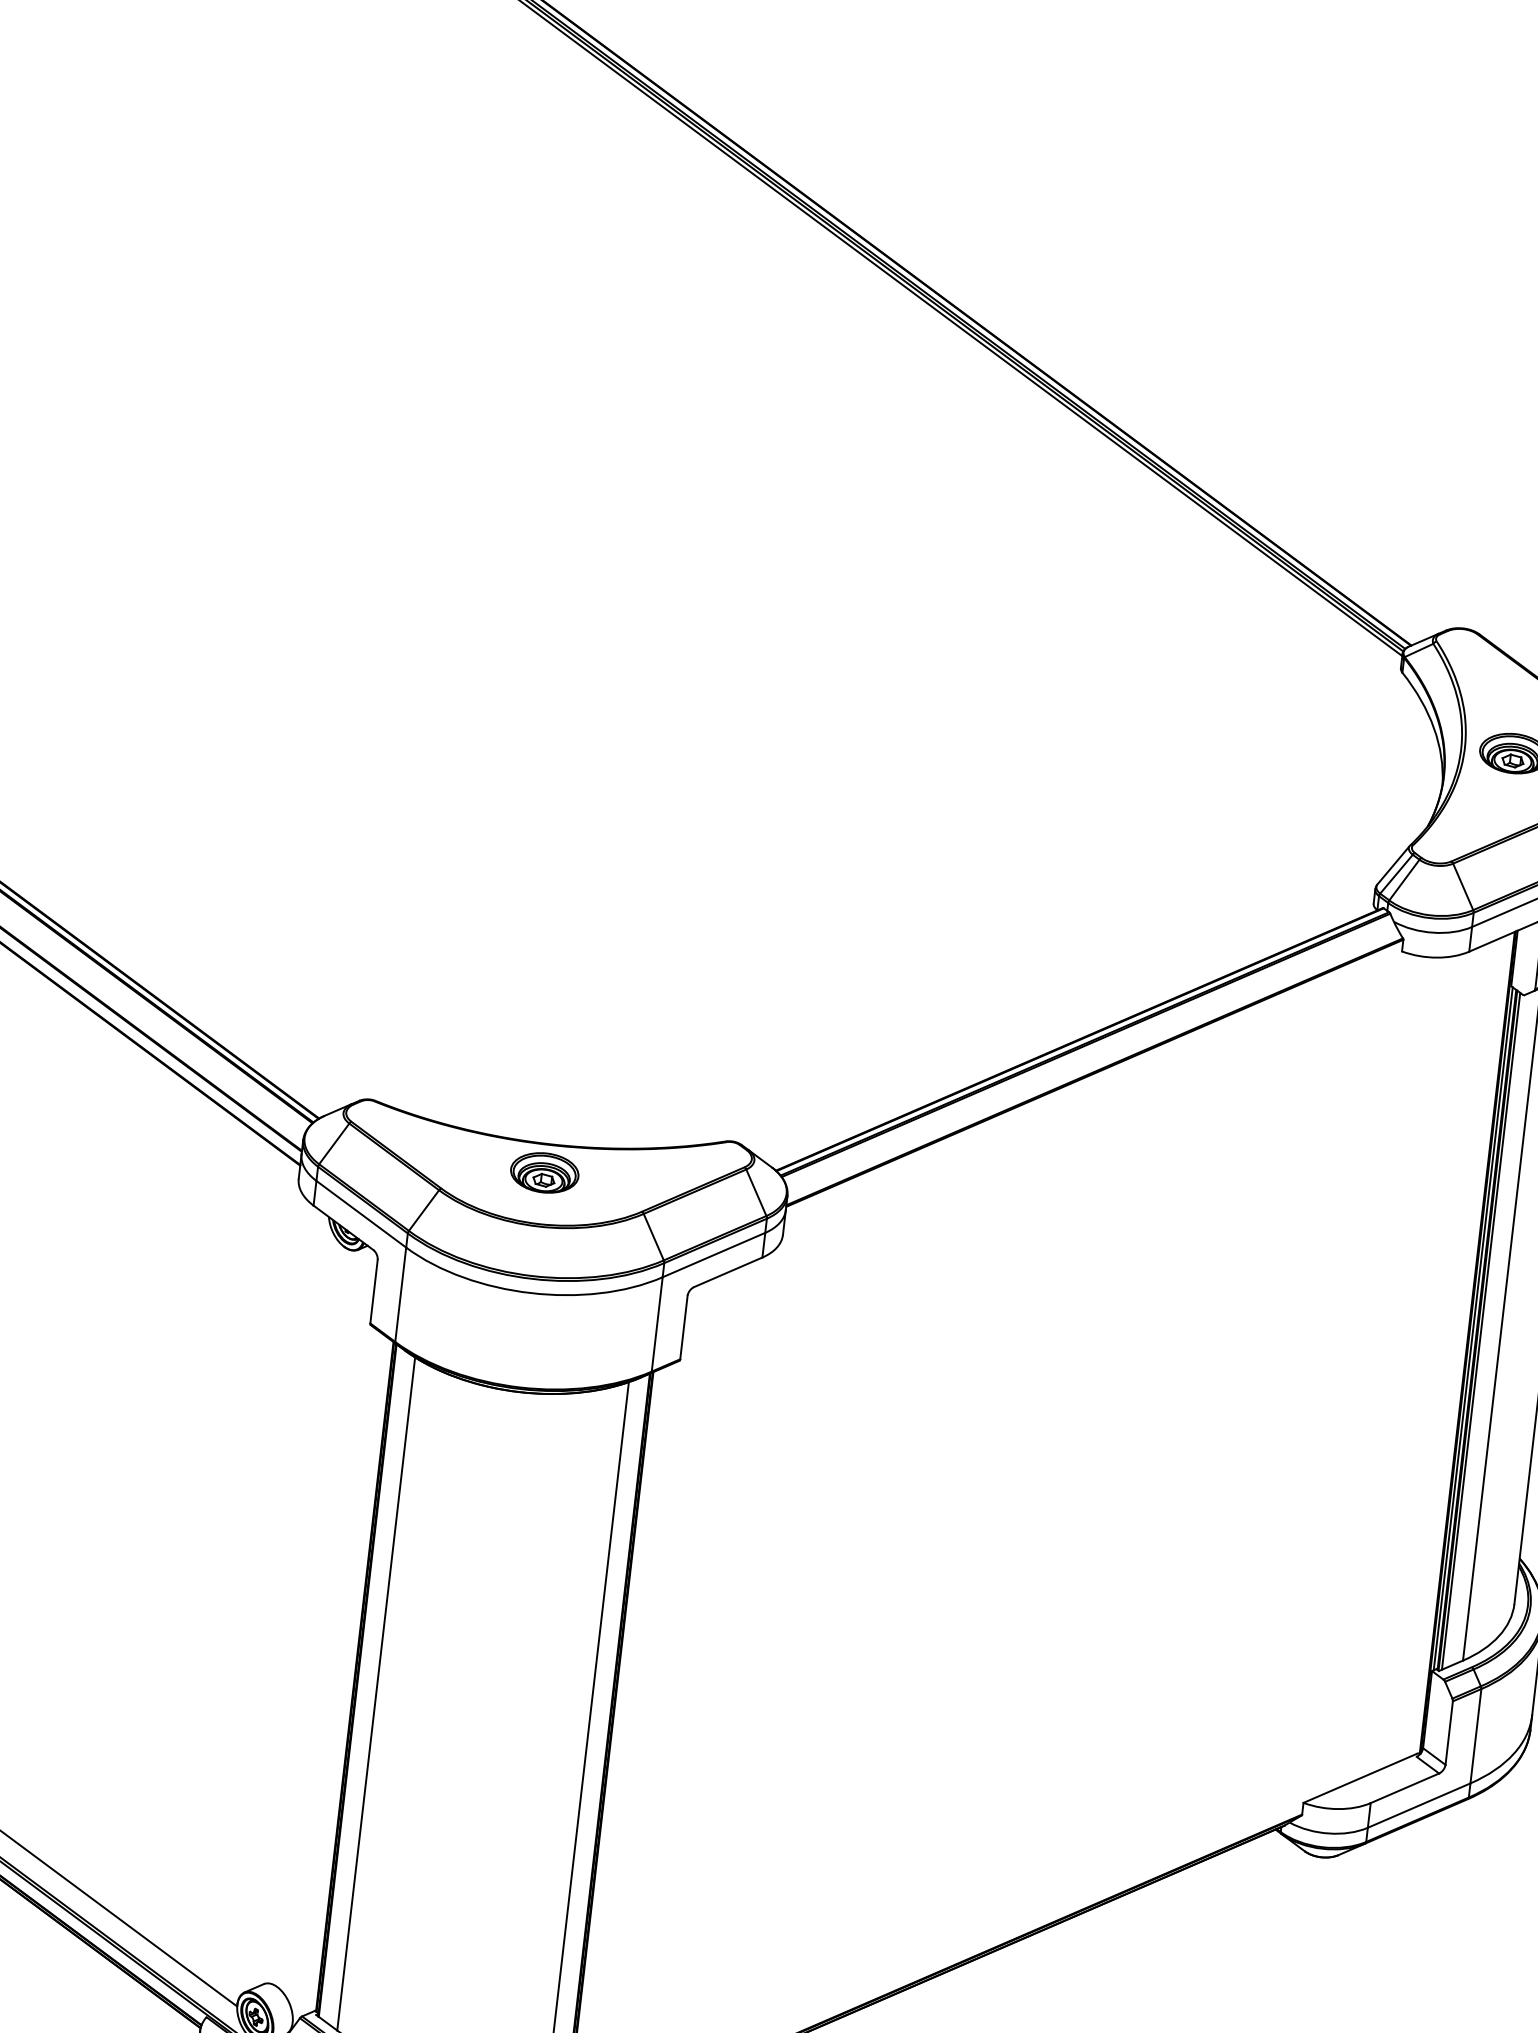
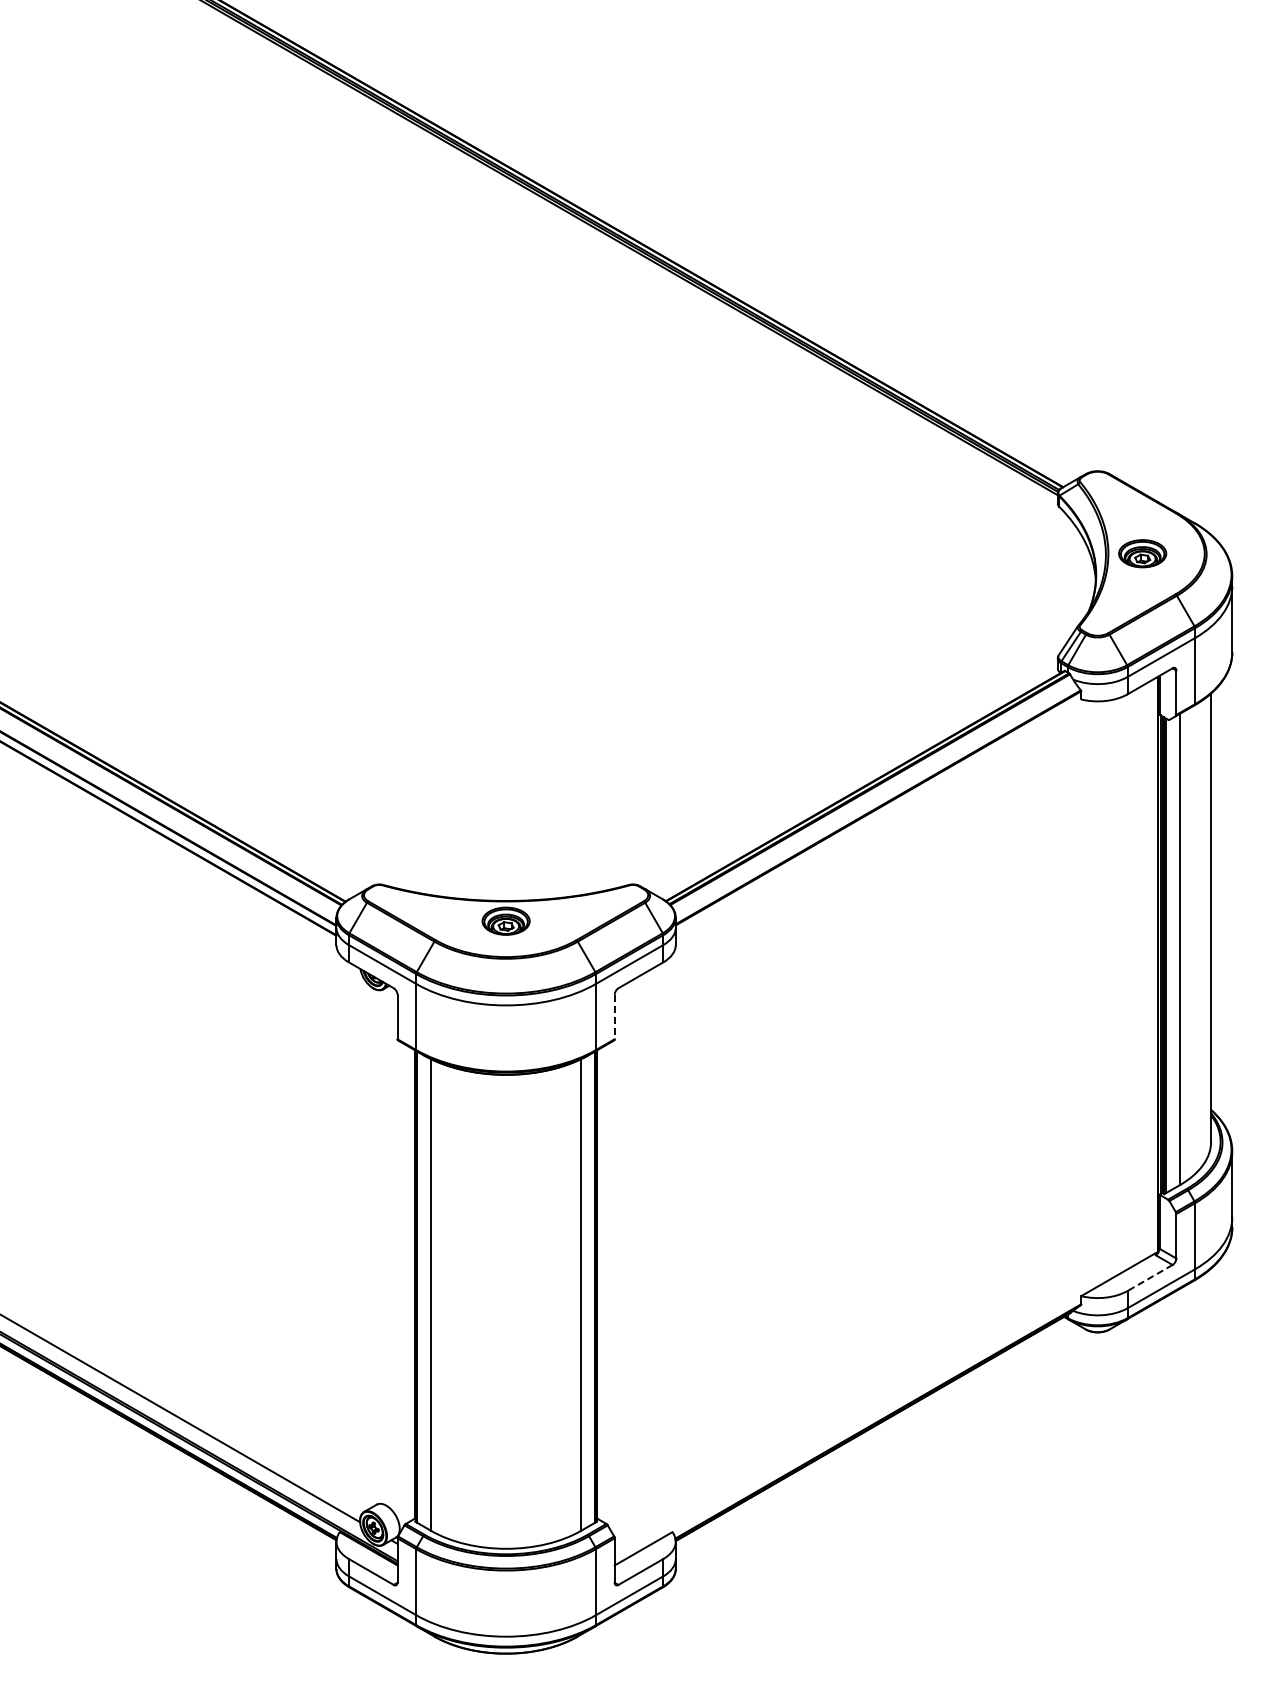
line: (683, 1328) -> (614, 1017), solid -> dashed
line: (1405, 1787) -> (1150, 1277), solid -> dashed

